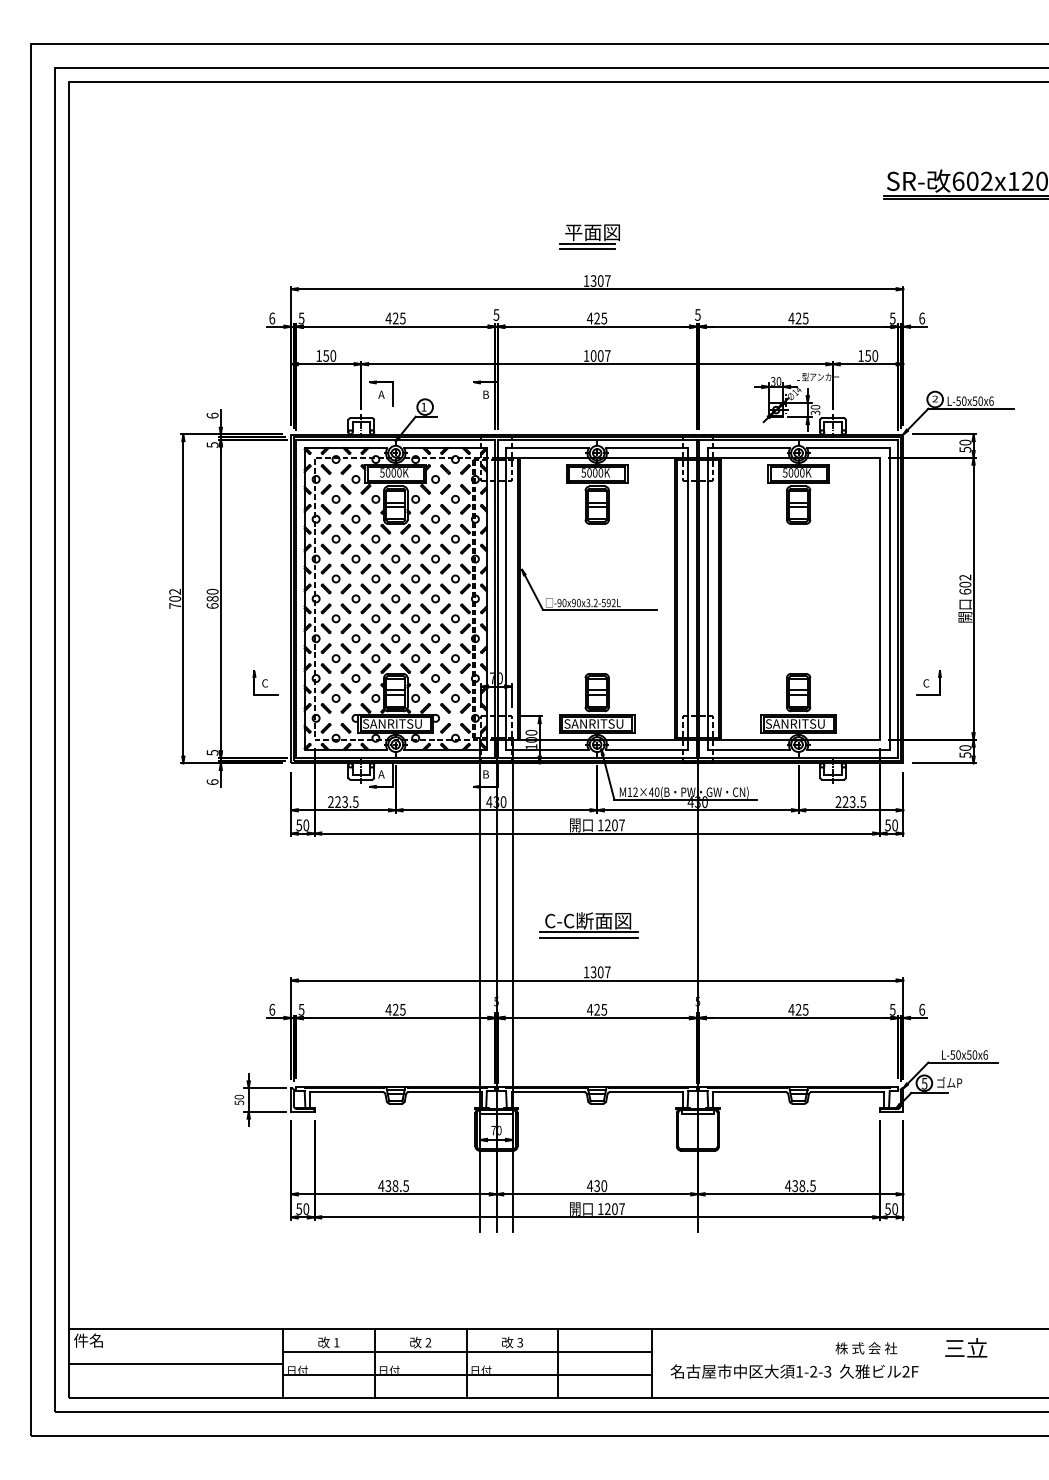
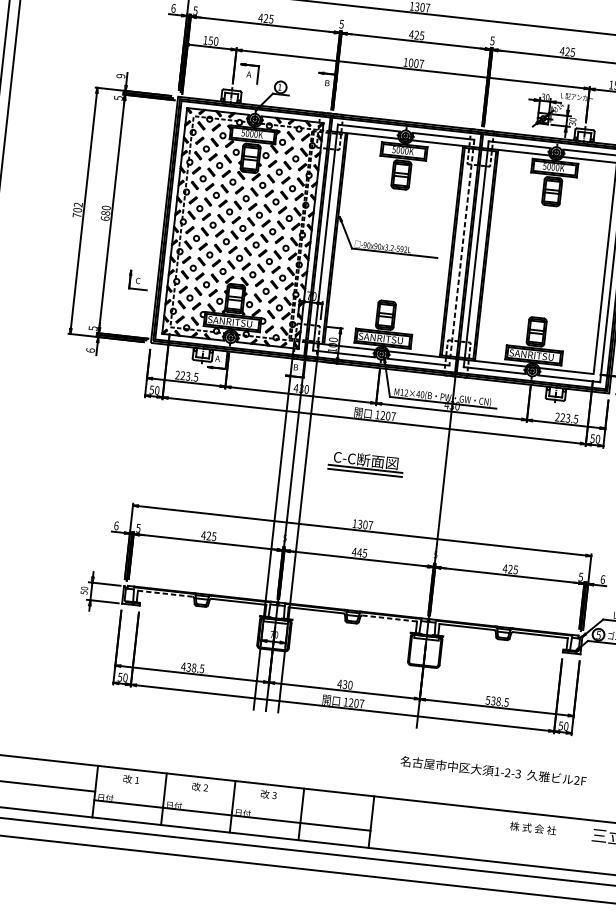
text: (212, 415) -> (120, 76), 6 -> 9
line: (688, 598) -> (462, 252), solid -> dashed
part: (588, 925) -> (365, 463), moved
text: (597, 1009) -> (359, 552), 425 -> 445
line: (346, 1092) -> (165, 593), solid -> dashed
line: (646, 1092) -> (389, 618), solid -> dashed
text: (788, 1186) -> (488, 700), 438.5 -> 538.5
line: (466, 1352) -> (233, 798), removed
text: (794, 1371) -> (493, 771), moved

